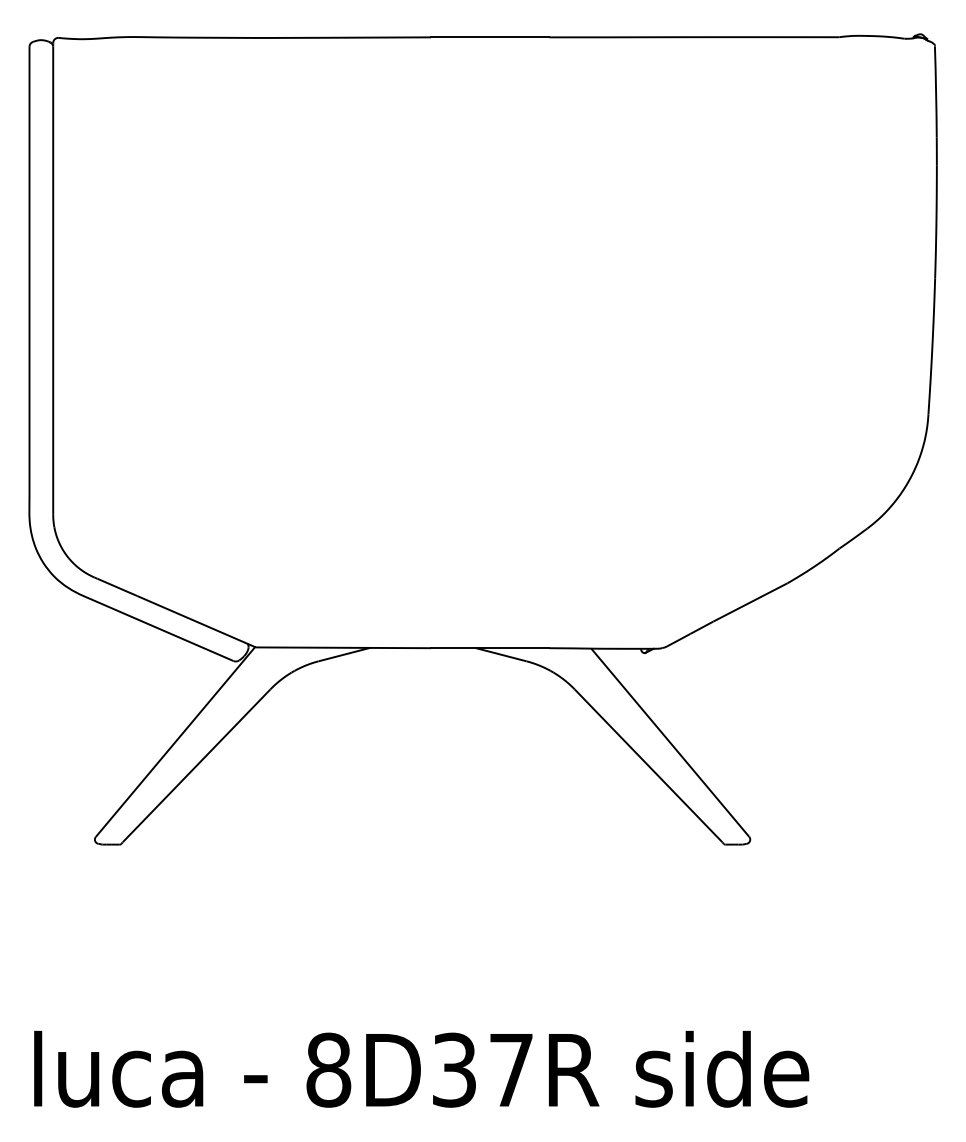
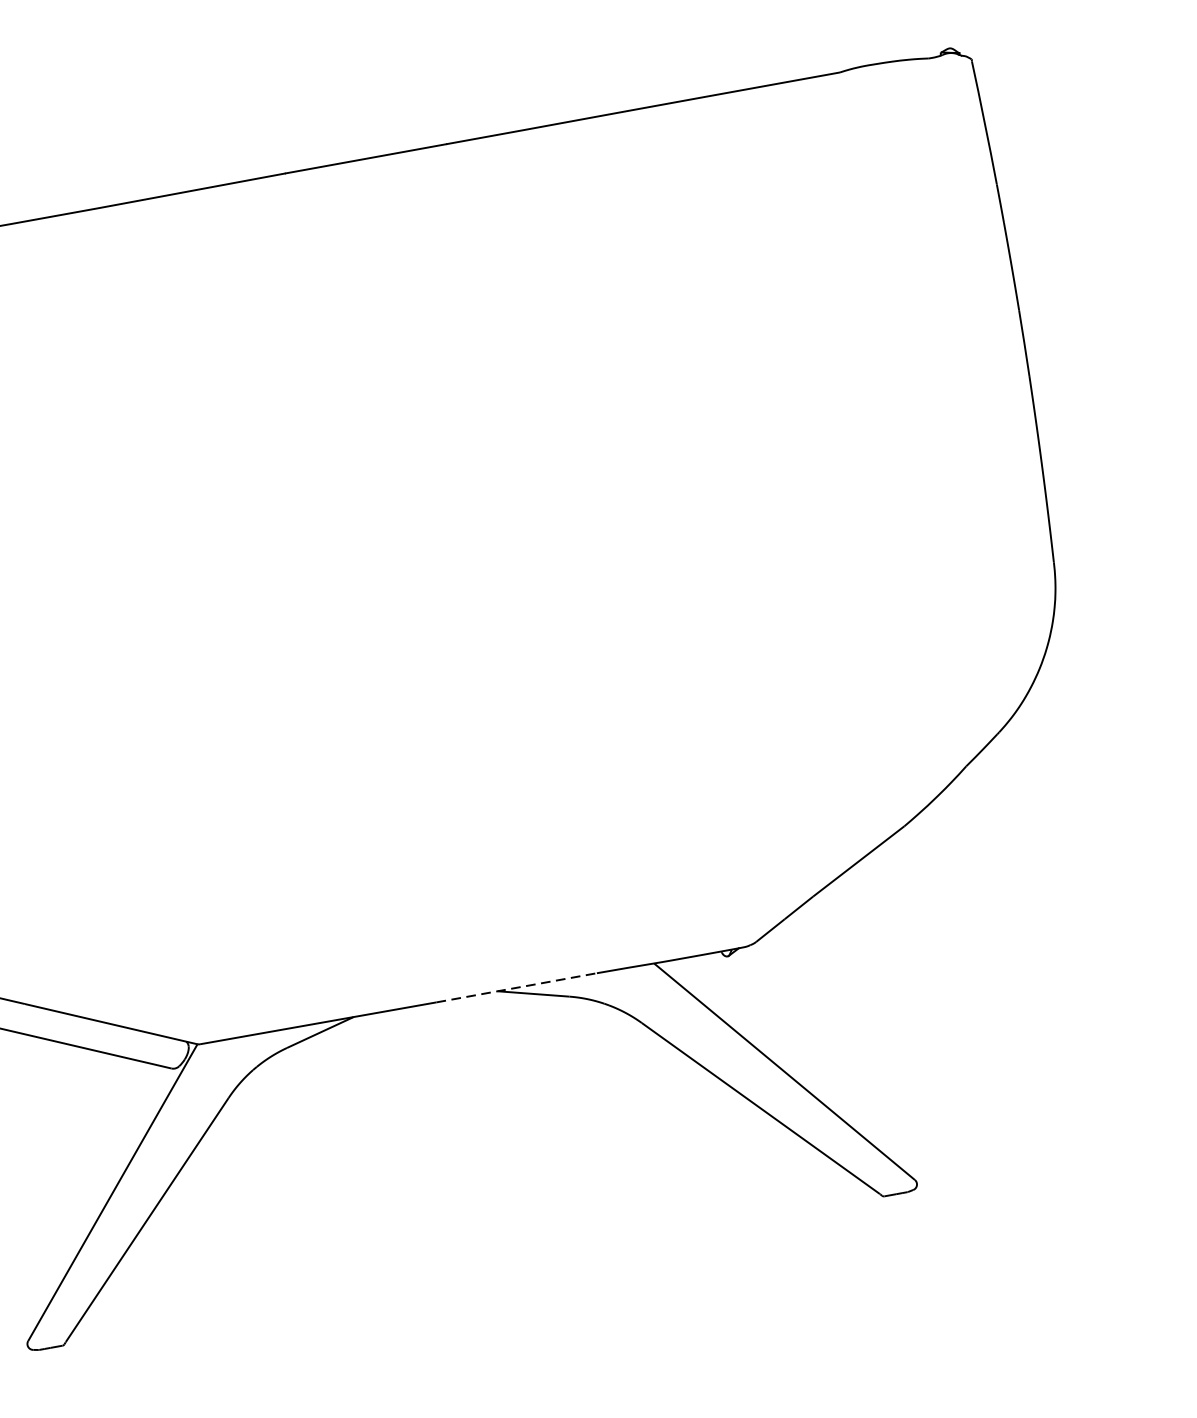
line: (490, 648) -> (517, 988), solid -> dashed

